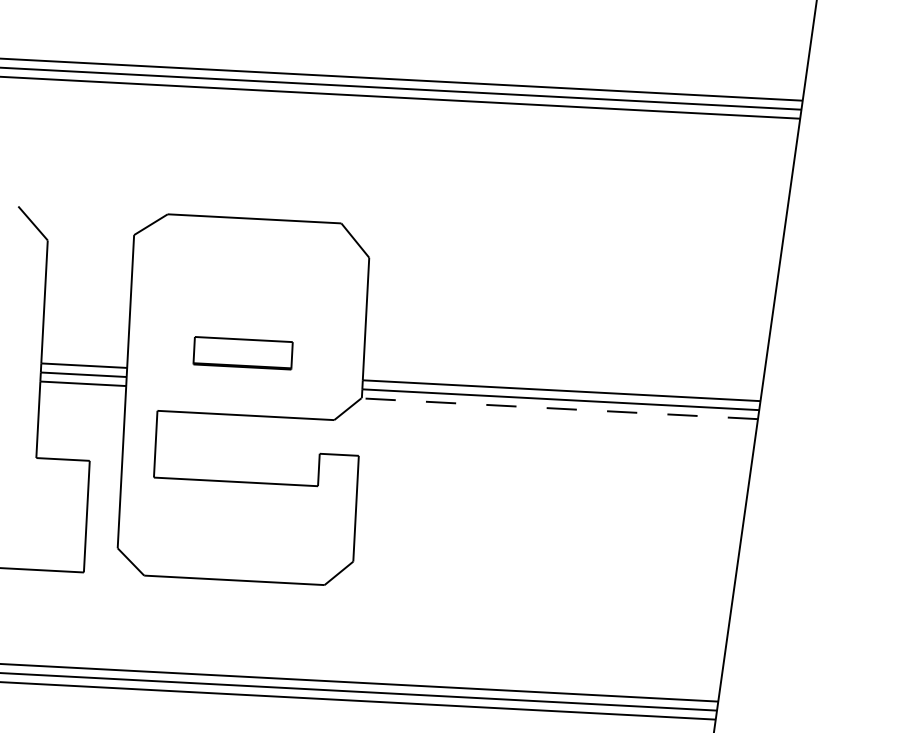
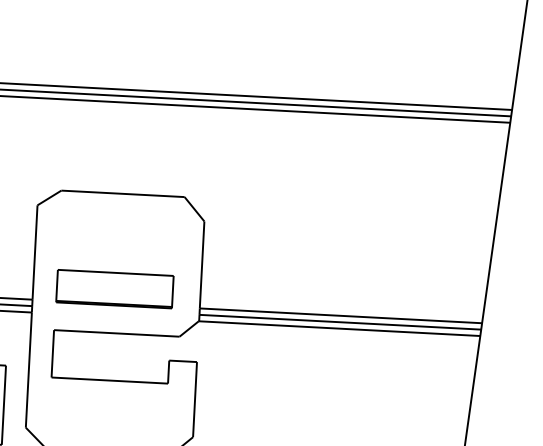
part: (242, 353) -> (114, 289), size x1.67
line: (559, 408) -> (339, 328), dashed -> solid

